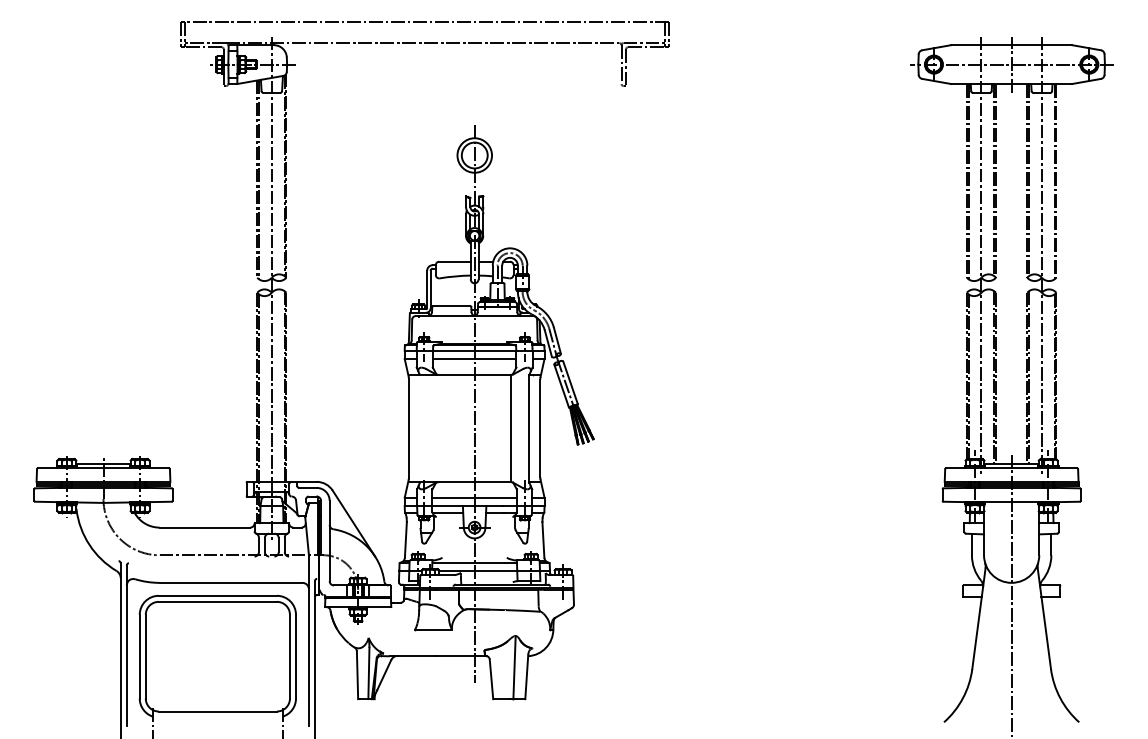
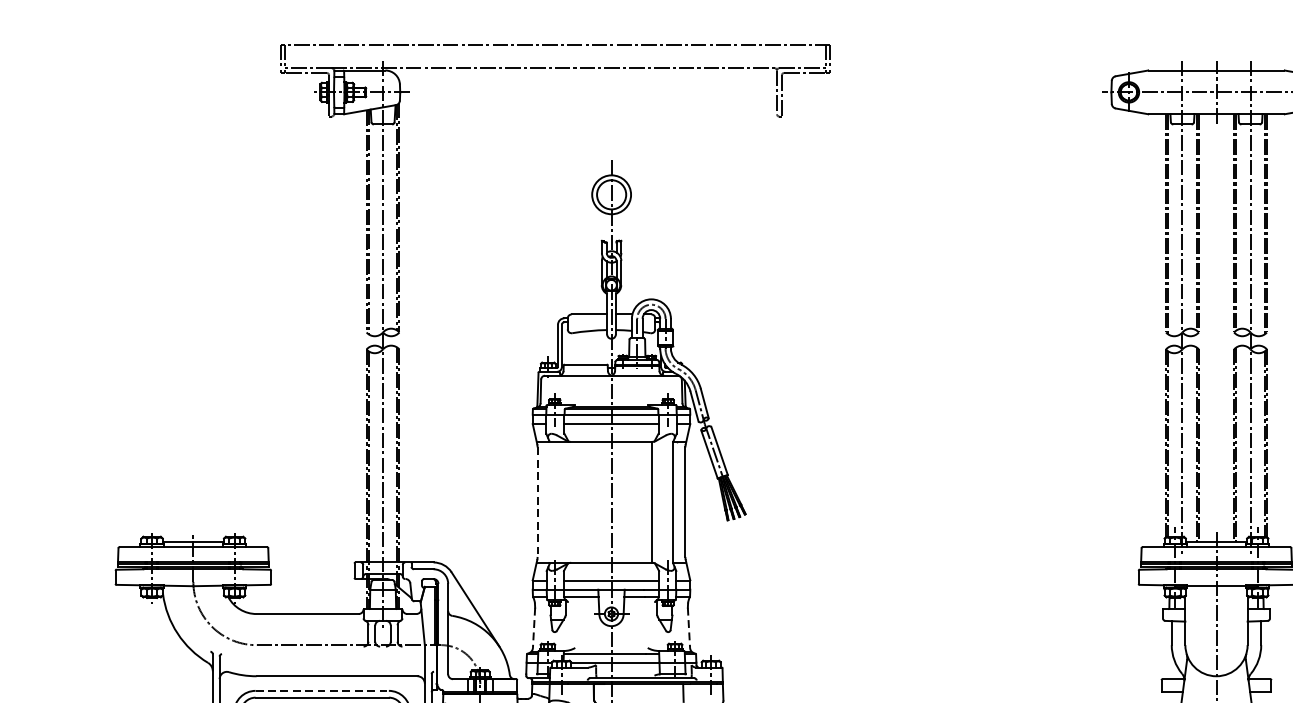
line: (409, 428) -> (538, 502), solid -> dashed
line: (405, 539) -> (533, 627), solid -> dashed
line: (543, 539) -> (689, 627), solid -> dashed
line: (218, 595) -> (322, 690), solid -> dashed

